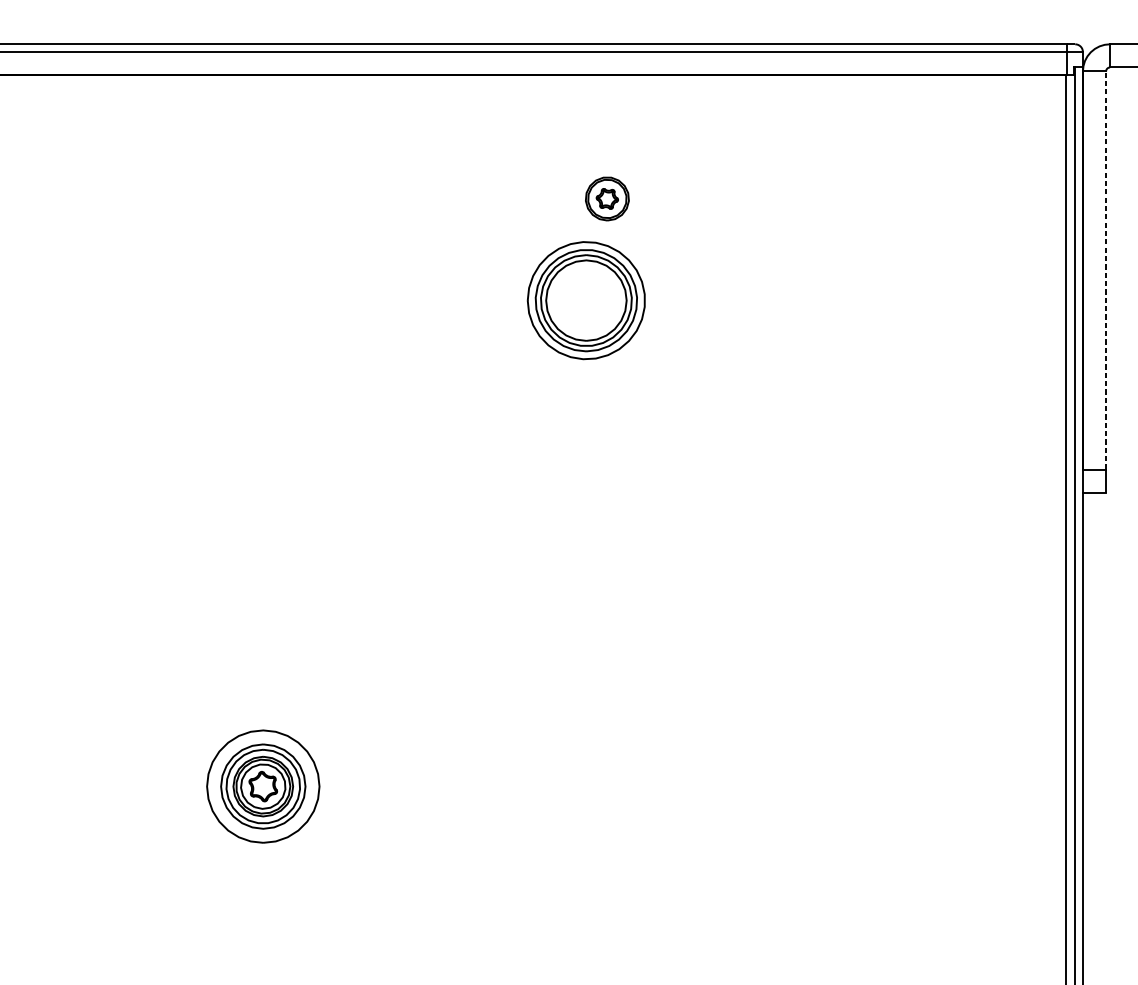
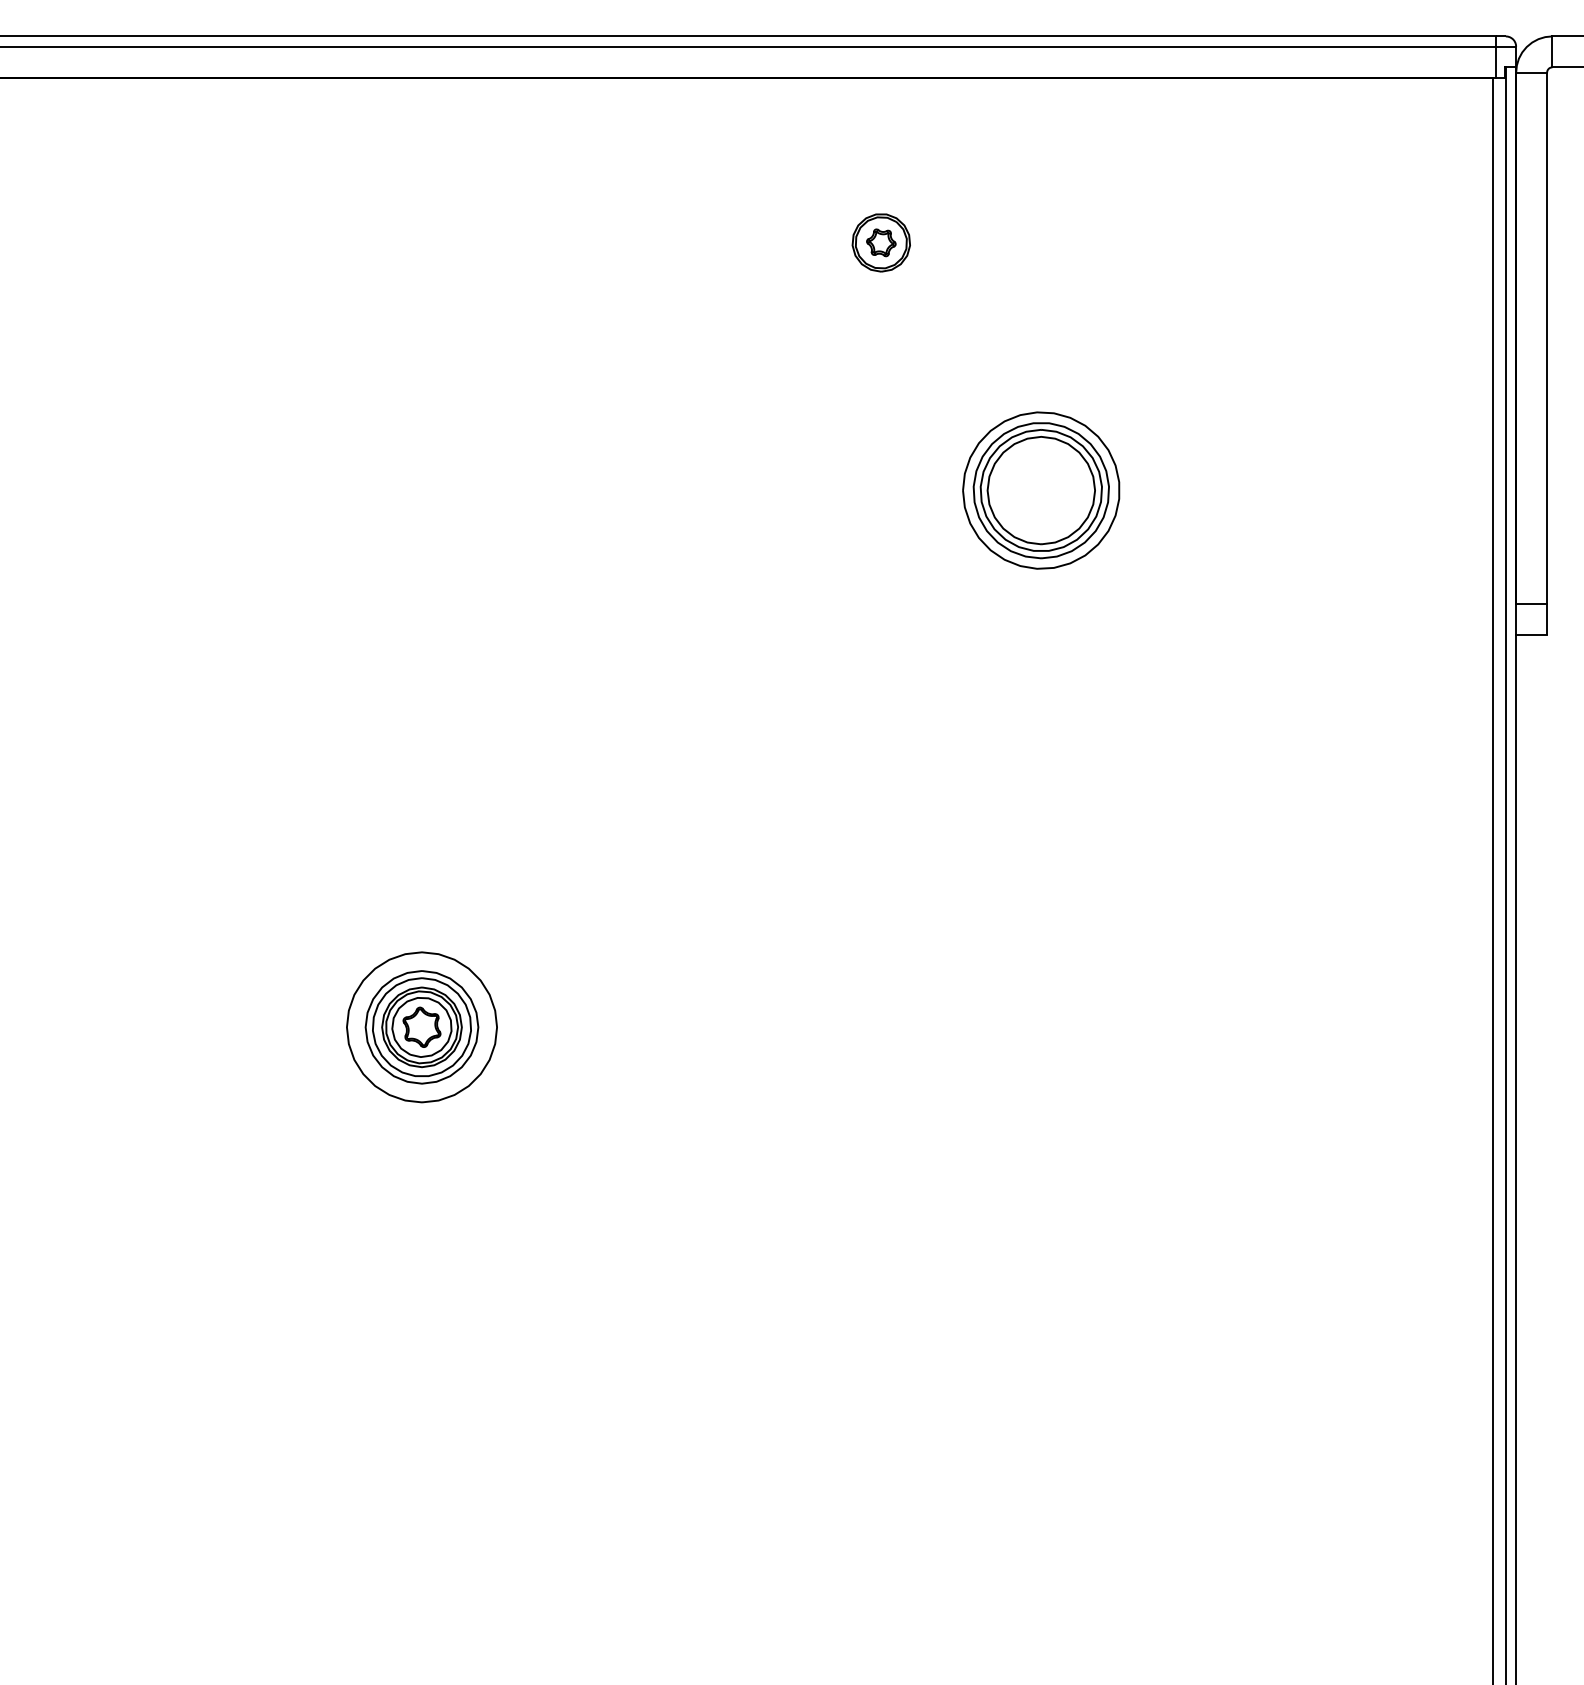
line: (1106, 270) -> (1547, 338), dashed -> solid
part: (586, 300) -> (1041, 490), moved

